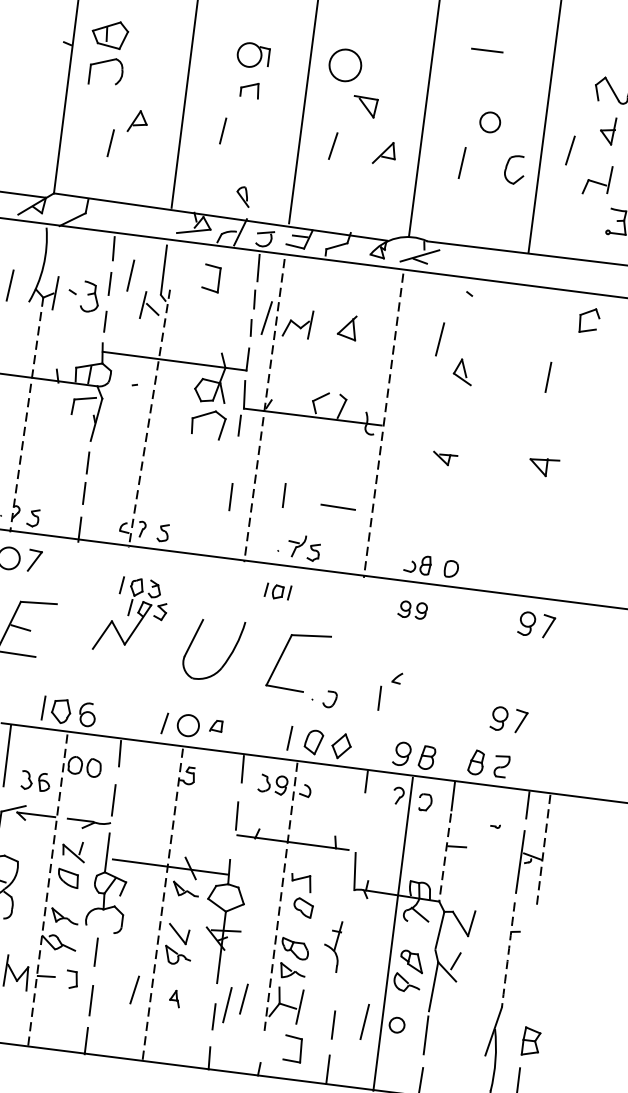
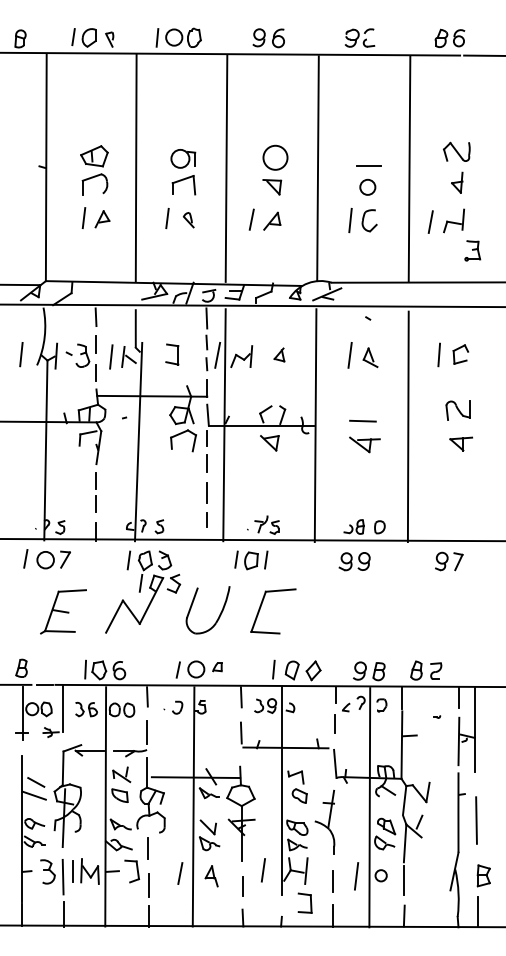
line: (486, 50) -> (368, 165), moved
part: (107, 53) -> (94, 170), moved
circle: (345, 65) -> (275, 157), moved
part: (249, 90) -> (183, 185), size x1.67
line: (110, 142) -> (83, 217), moved
line: (570, 149) -> (430, 221), moved
part: (385, 152) -> (272, 220), moved
part: (514, 169) -> (369, 220), moved
part: (242, 197) -> (188, 220), moved
line: (131, 275) -> (111, 356), moved
part: (211, 278) -> (172, 354), moved
part: (588, 320) -> (460, 354), moved
part: (347, 326) -> (279, 354), size x0.71
part: (463, 371) -> (370, 357), moved
line: (547, 376) -> (438, 354), moved
line: (264, 410) -> (224, 425), dashed -> solid
line: (26, 414) -> (45, 450), dashed -> solid
line: (149, 419) -> (138, 442), dashed -> solid
line: (383, 426) -> (315, 426), dashed -> solid
part: (571, 428) -> (457, 410), added
part: (320, 441) -> (269, 443), added
line: (503, 441) -> (407, 426), added
part: (444, 458) -> (364, 444), size x1.67
part: (543, 466) -> (460, 443), moved
line: (283, 495) -> (206, 463), moved
line: (337, 506) -> (362, 420), moved
line: (225, 531) -> (206, 519), added
part: (278, 591) -> (251, 560), size x1.67
part: (412, 609) -> (354, 561), size x1.43
part: (131, 615) -> (143, 591), size x1.43
part: (390, 690) -> (342, 717), moved
part: (324, 698) -> (173, 707), moved
part: (509, 719) -> (437, 635), removed
part: (35, 781) -> (86, 709), moved
line: (543, 850) -> (475, 730), dashed -> solid
line: (444, 858) -> (401, 745), dashed -> solid
line: (47, 890) -> (105, 806), dashed -> solid
line: (280, 898) -> (281, 791), dashed -> solid
line: (162, 904) -> (193, 806), dashed -> solid
part: (331, 945) -> (324, 821), size x1.67
arc: (508, 954) -> (458, 812), dashed -> solid
line: (530, 968) -> (476, 820), added
part: (72, 979) -> (132, 871), size x1.67
part: (174, 998) -> (211, 876), size x1.67
line: (227, 1005) -> (251, 876), removed

